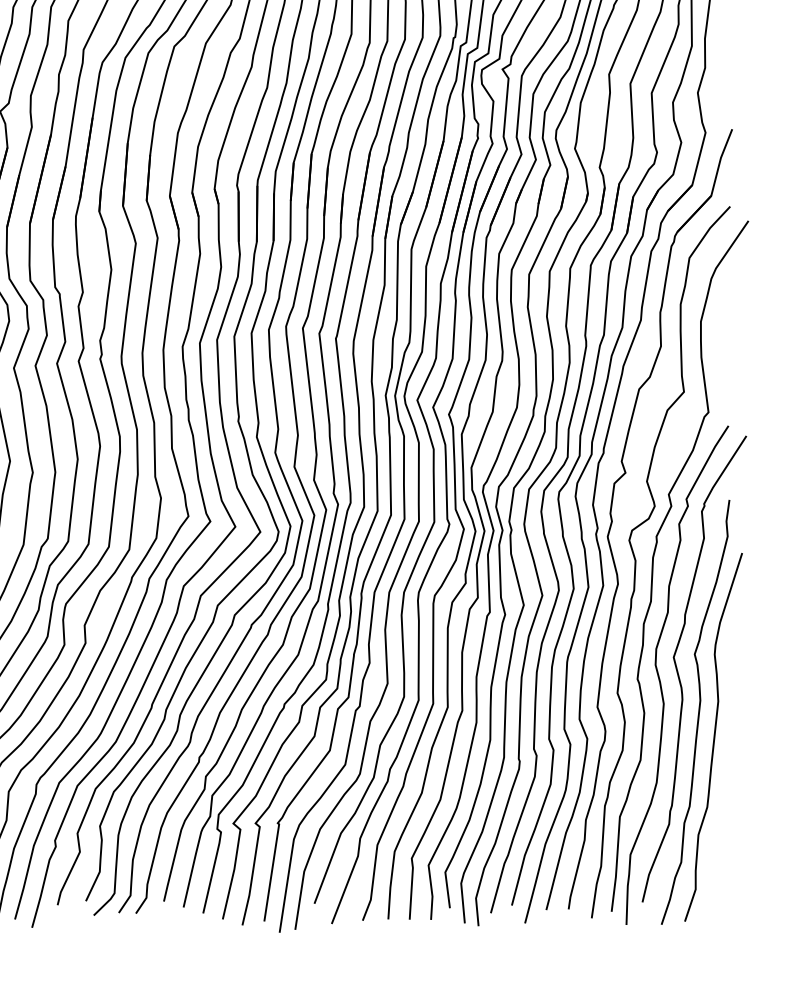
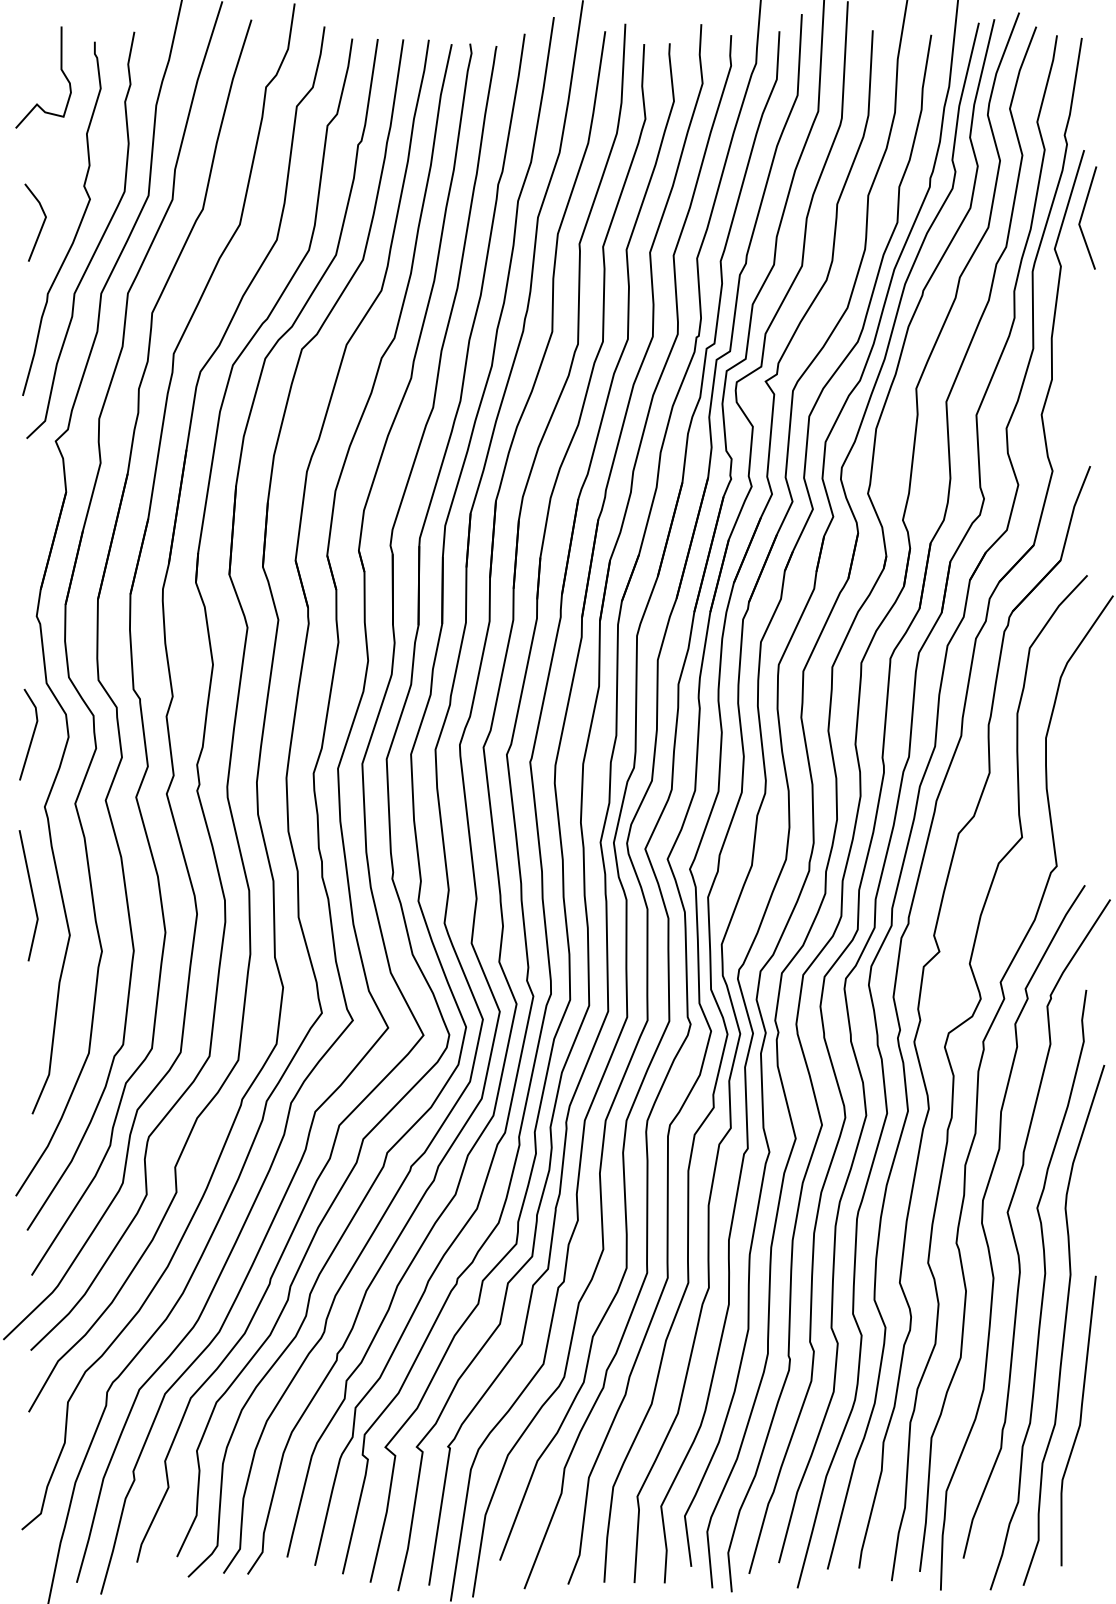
curve: (724, 804) -> (1079, 1420), added

